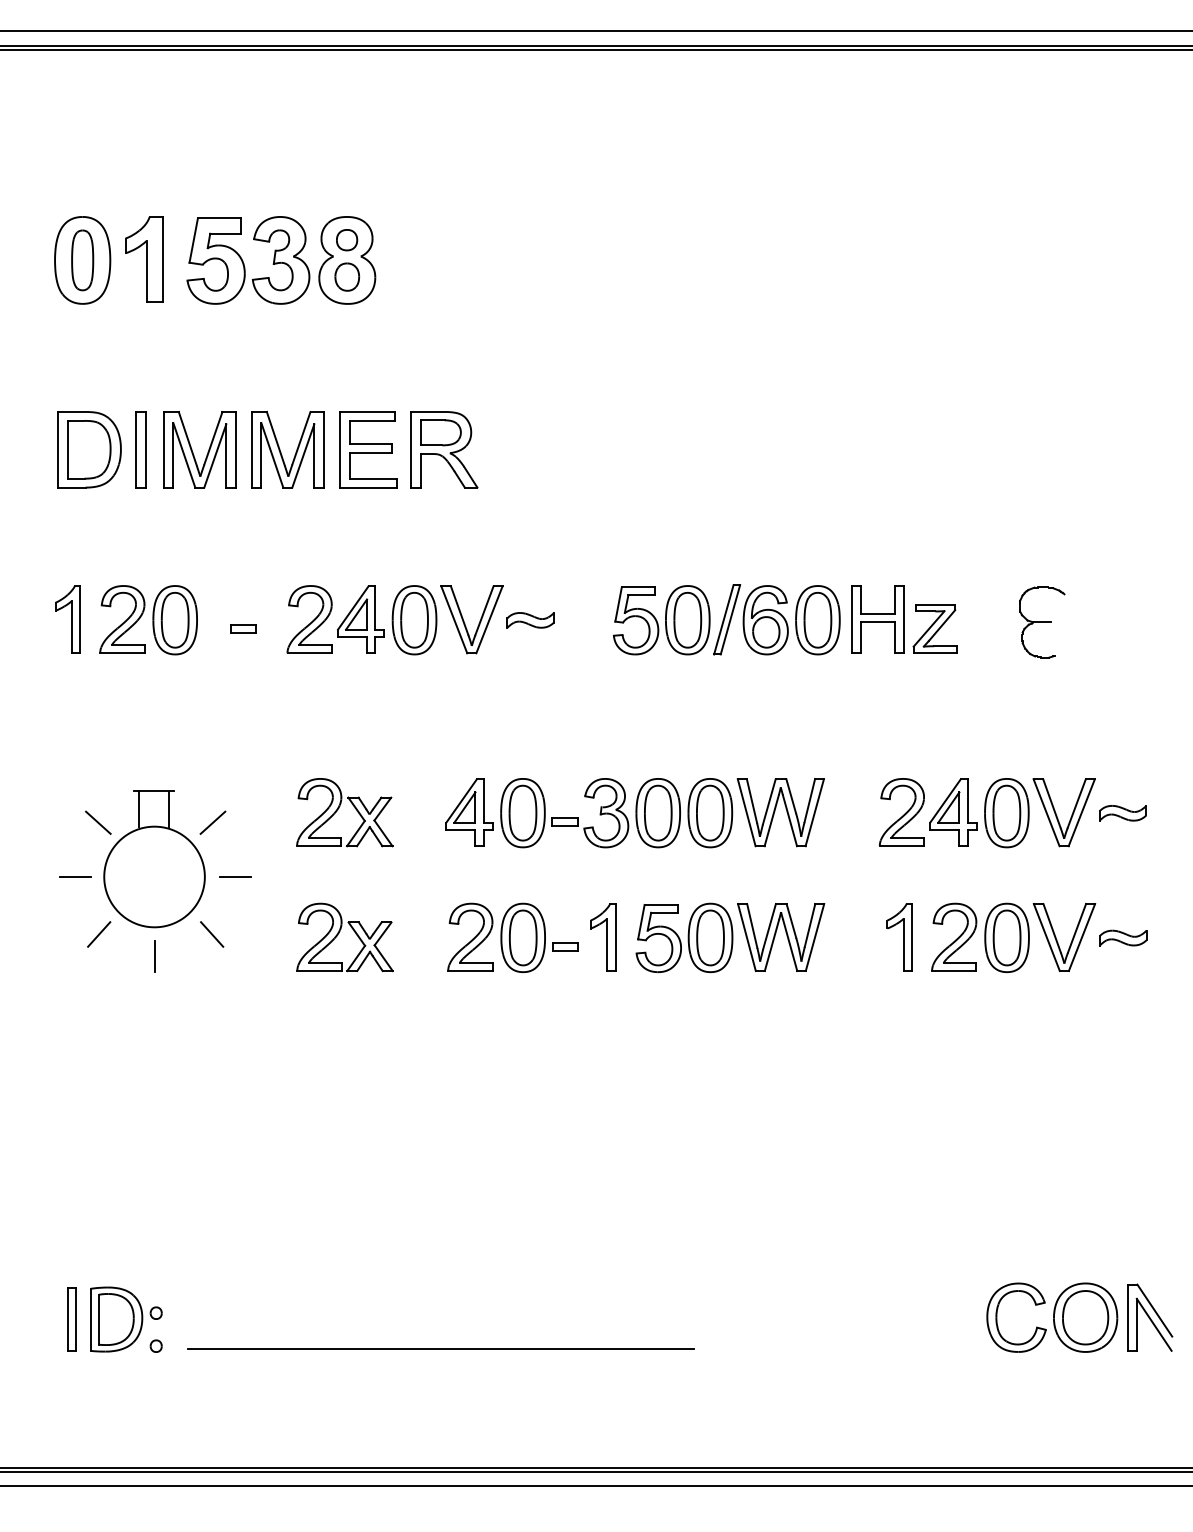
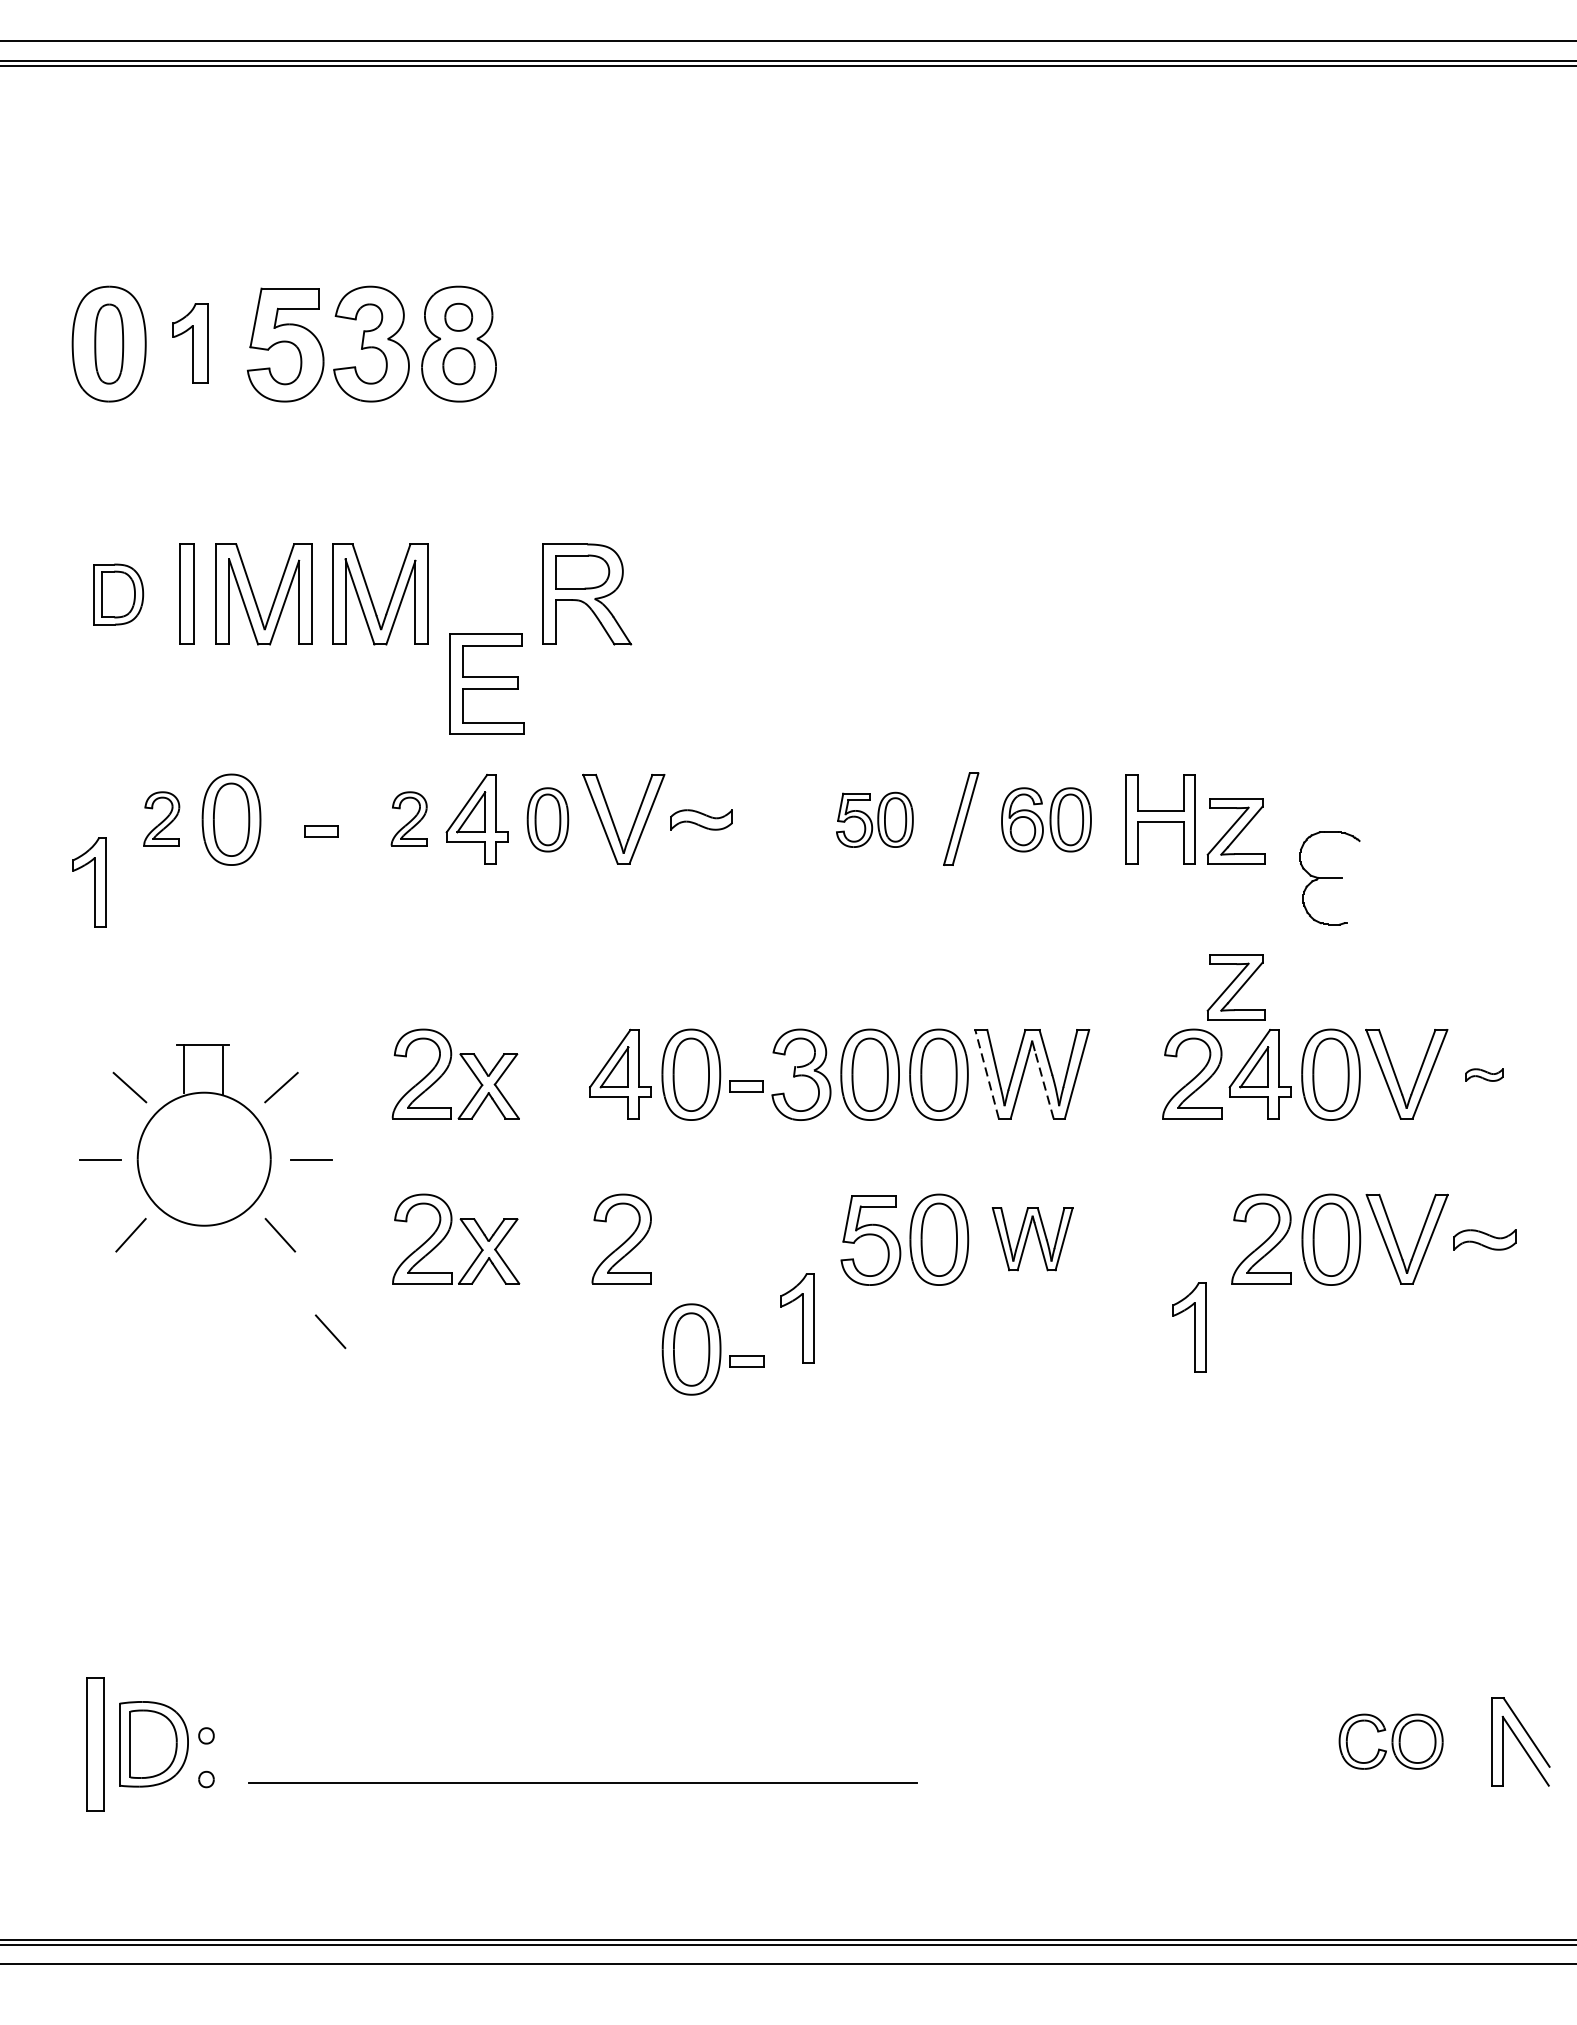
part: (144, 259) -> (190, 342), size x0.7
part: (89, 449) -> (118, 594), size x0.6
part: (368, 449) -> (487, 683), moved
part: (67, 619) -> (89, 882), moved
part: (122, 619) -> (161, 818), size x0.6
part: (309, 619) -> (409, 818), size x0.6
part: (414, 620) -> (547, 820), size x0.7
part: (661, 620) -> (874, 820), size x0.6
part: (791, 620) -> (1046, 820), size x0.7
part: (1042, 622) -> (1330, 878), moved
part: (934, 746) -> (1235, 986), added
line: (746, 812) -> (986, 1073), solid -> dashed
part: (1122, 813) -> (1483, 1075), size x0.6
line: (789, 820) -> (1043, 1084), solid -> dashed
part: (539, 937) -> (713, 1348), moved
part: (603, 937) -> (797, 1318), moved
part: (781, 937) -> (1033, 1239), size x0.7
part: (899, 937) -> (1189, 1327), moved
line: (154, 955) -> (204, 1263), removed
line: (250, 1007) -> (331, 1331), added
part: (1052, 1317) -> (1391, 1741), size x0.6
part: (71, 1319) -> (94, 1744), size x1.6

